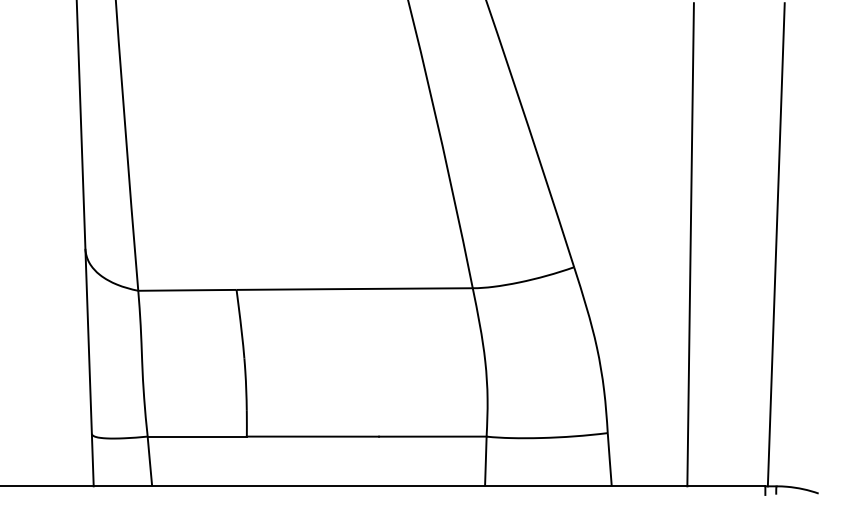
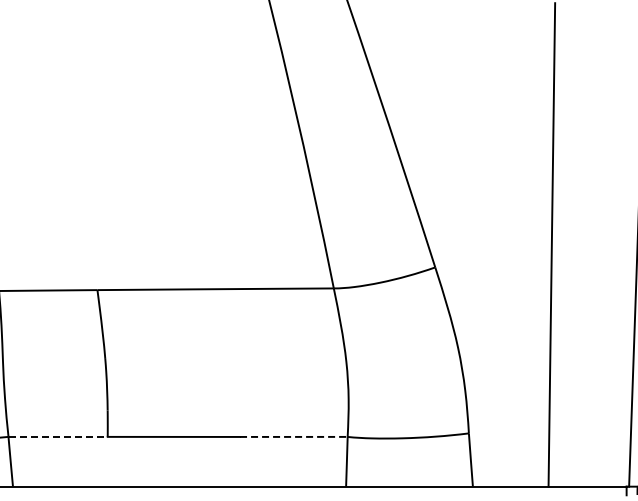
line: (197, 436) -> (58, 436), solid -> dashed
line: (432, 436) -> (293, 436), solid -> dashed

